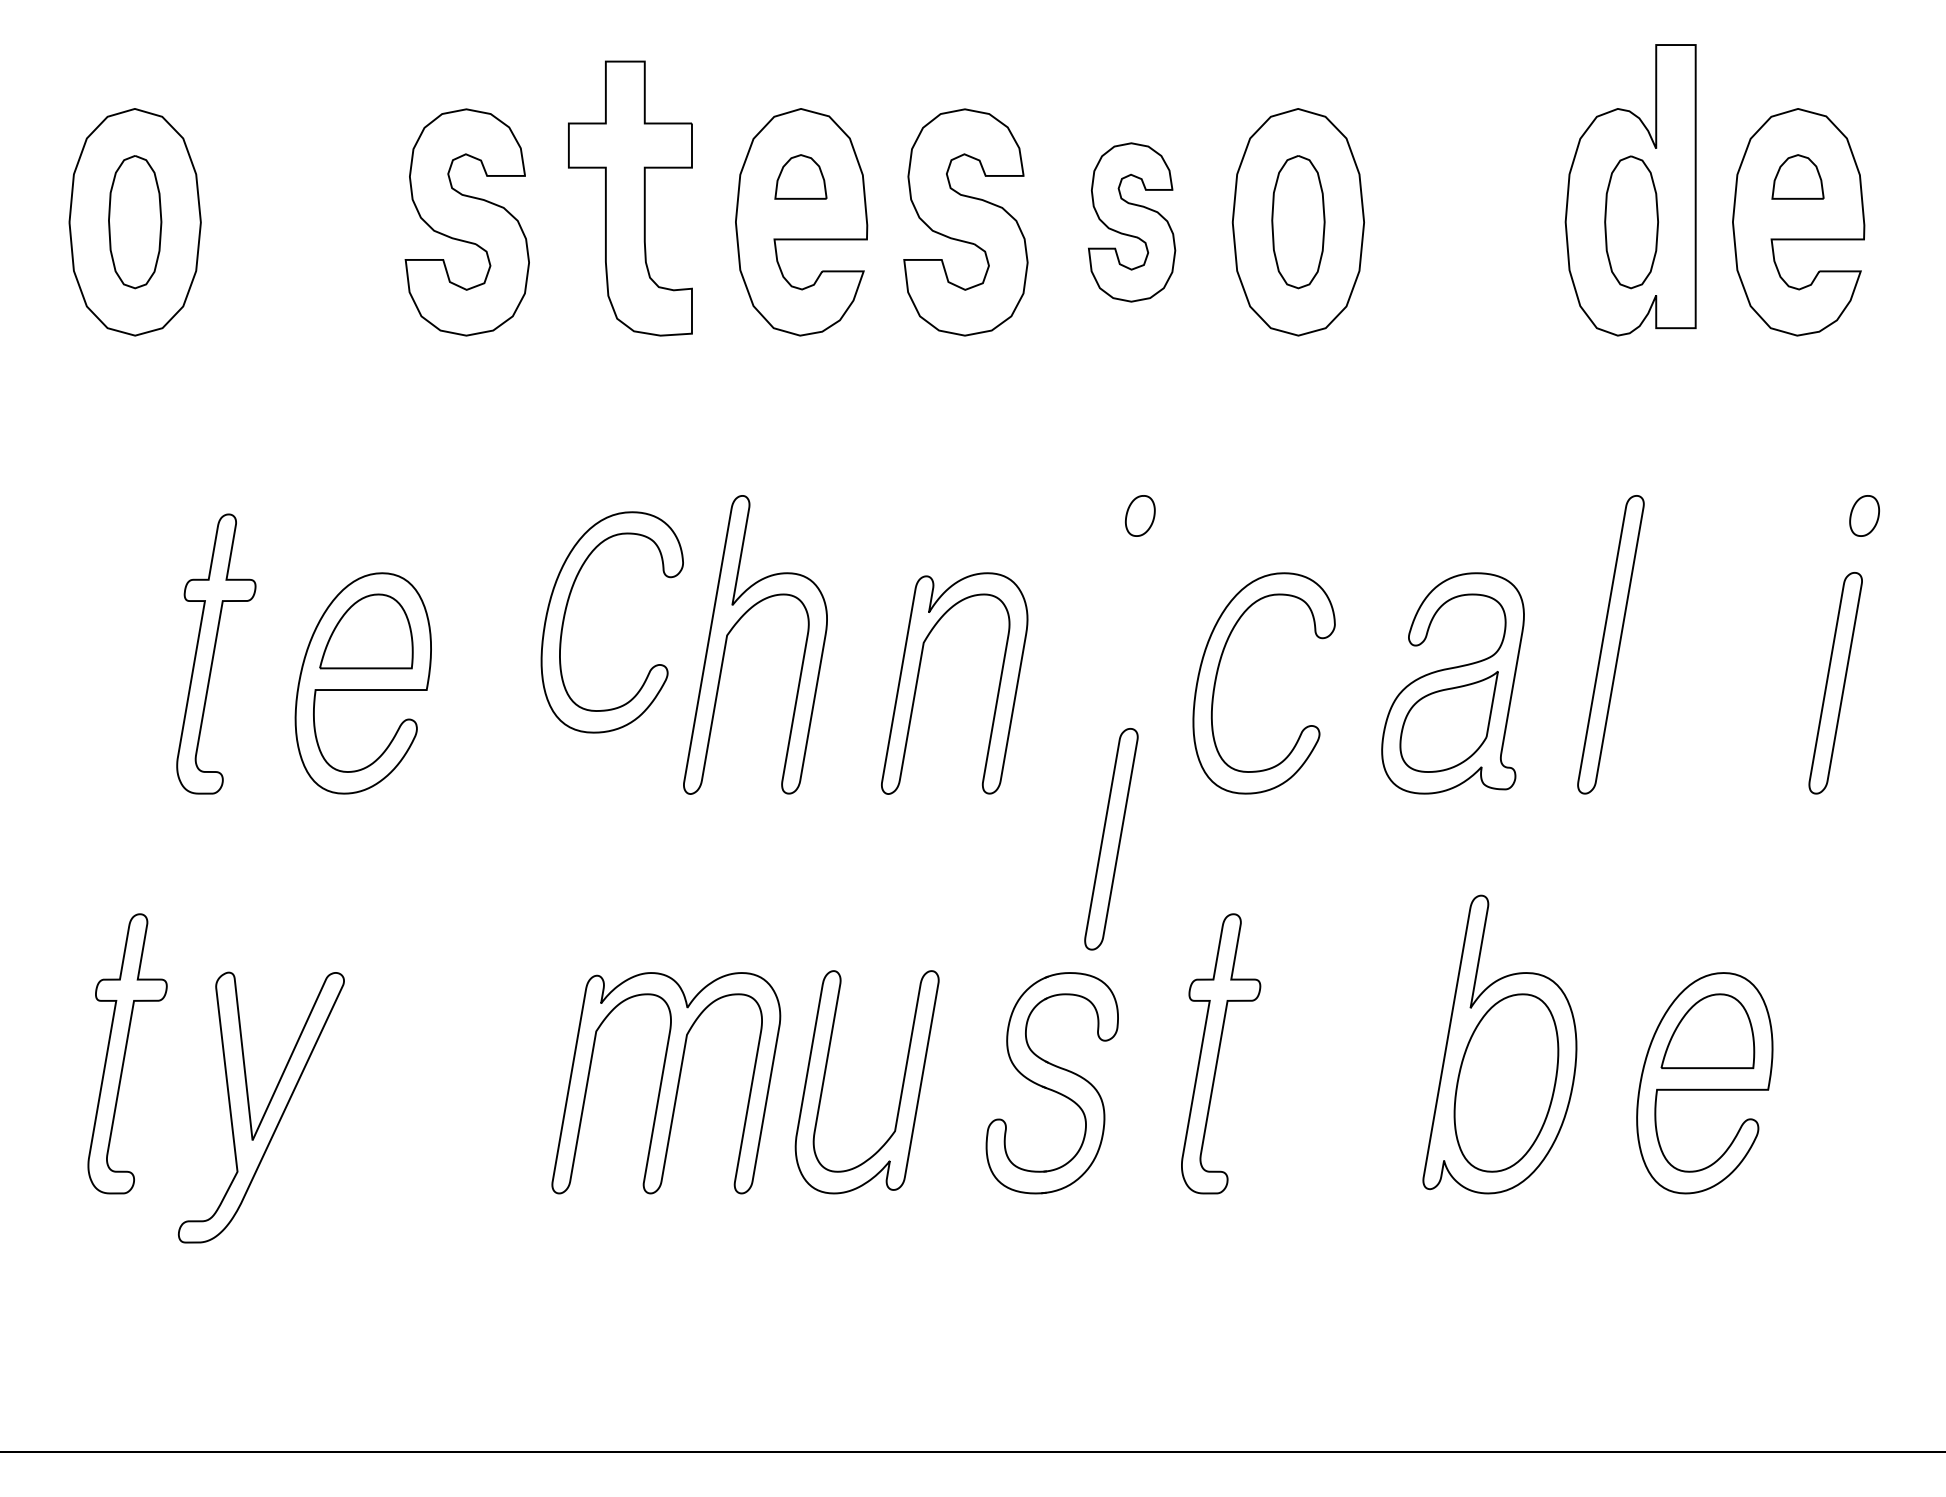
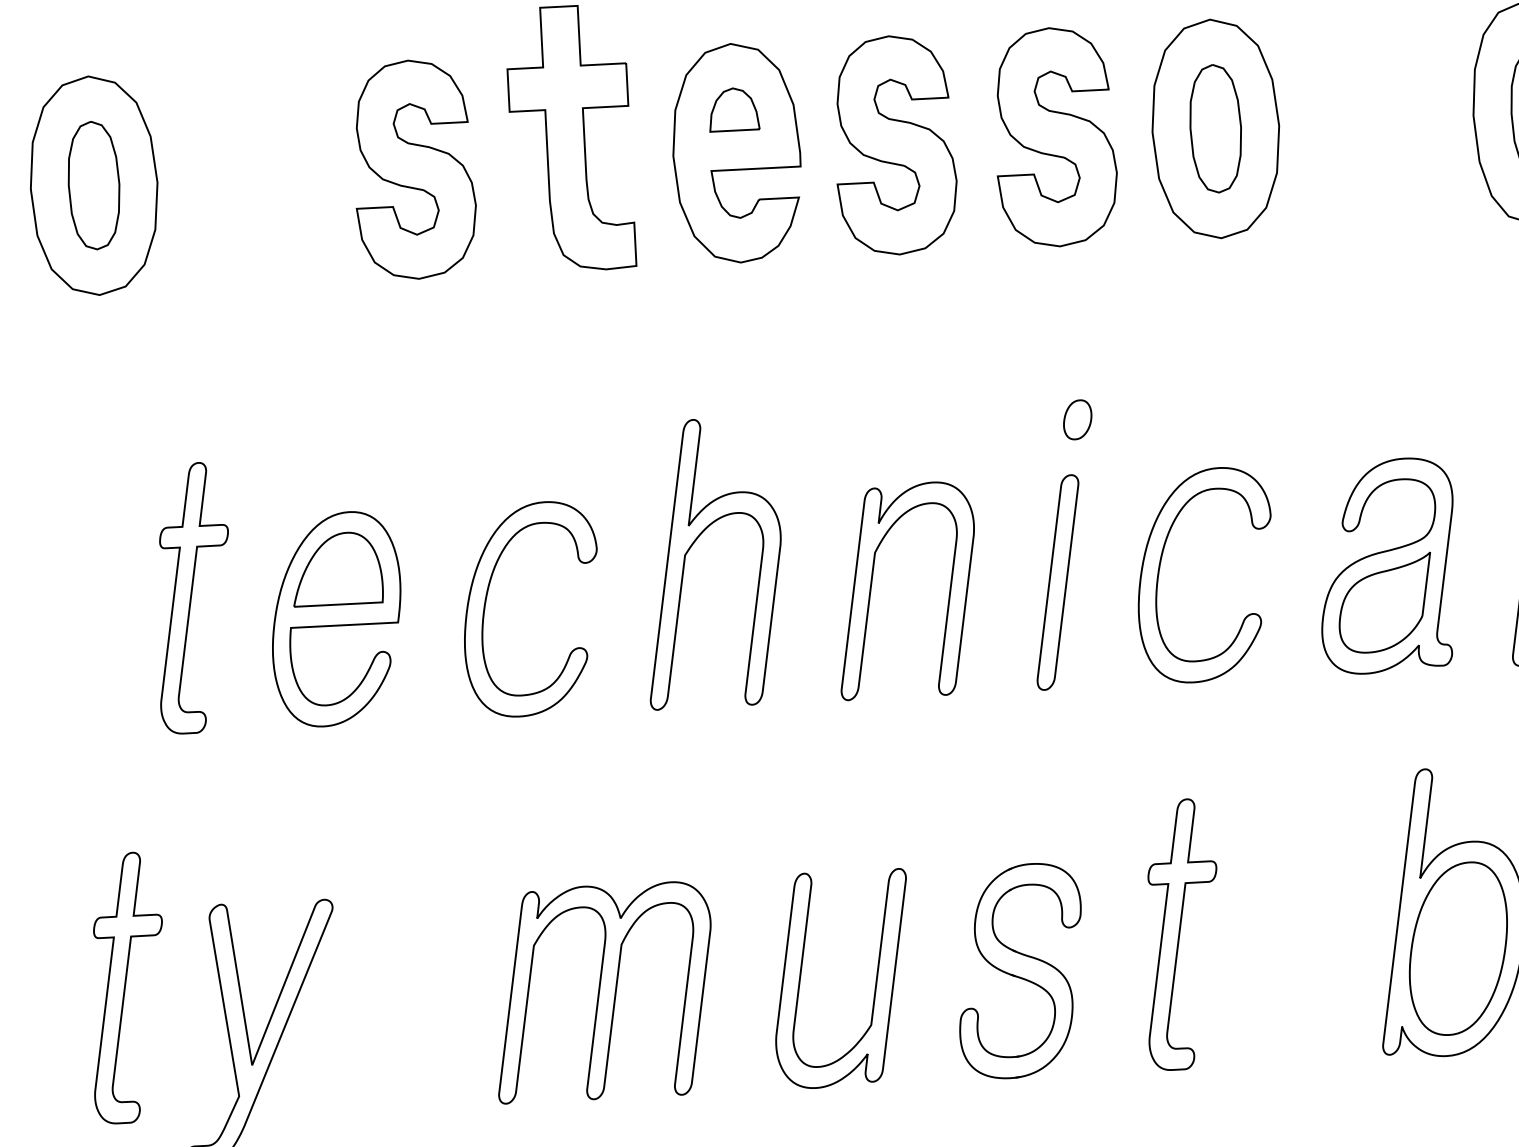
part: (1131, 222) -> (1054, 137), size x1.43
part: (566, 611) -> (486, 601), moved
part: (1111, 839) -> (1058, 582), moved
part: (666, 1083) -> (604, 992), moved

